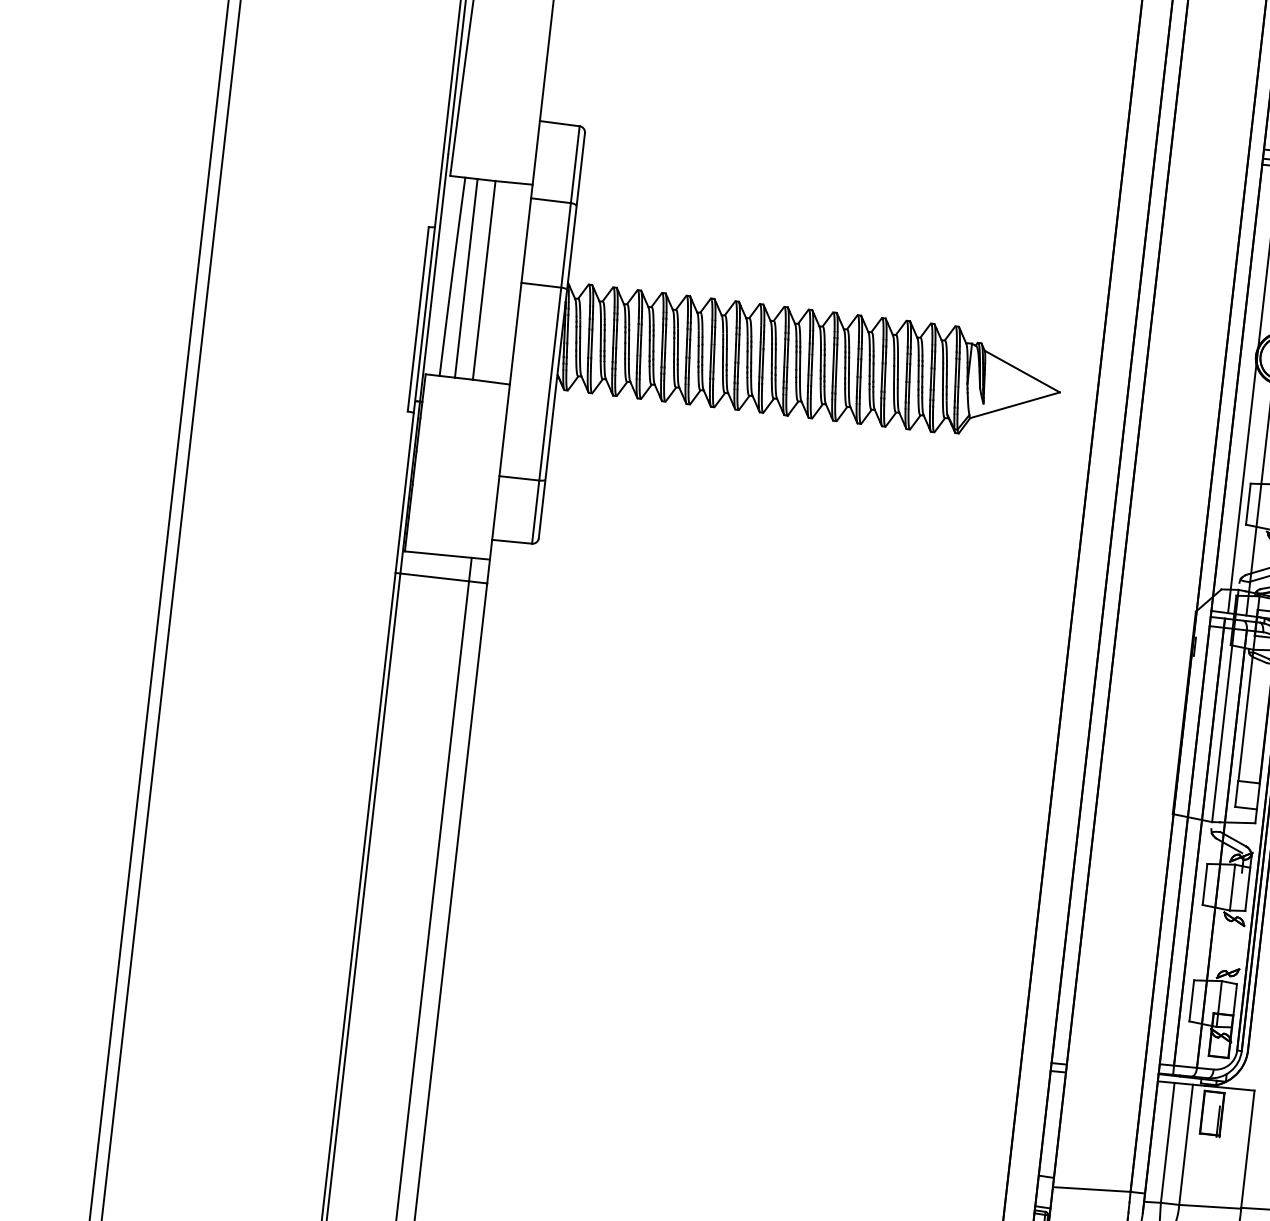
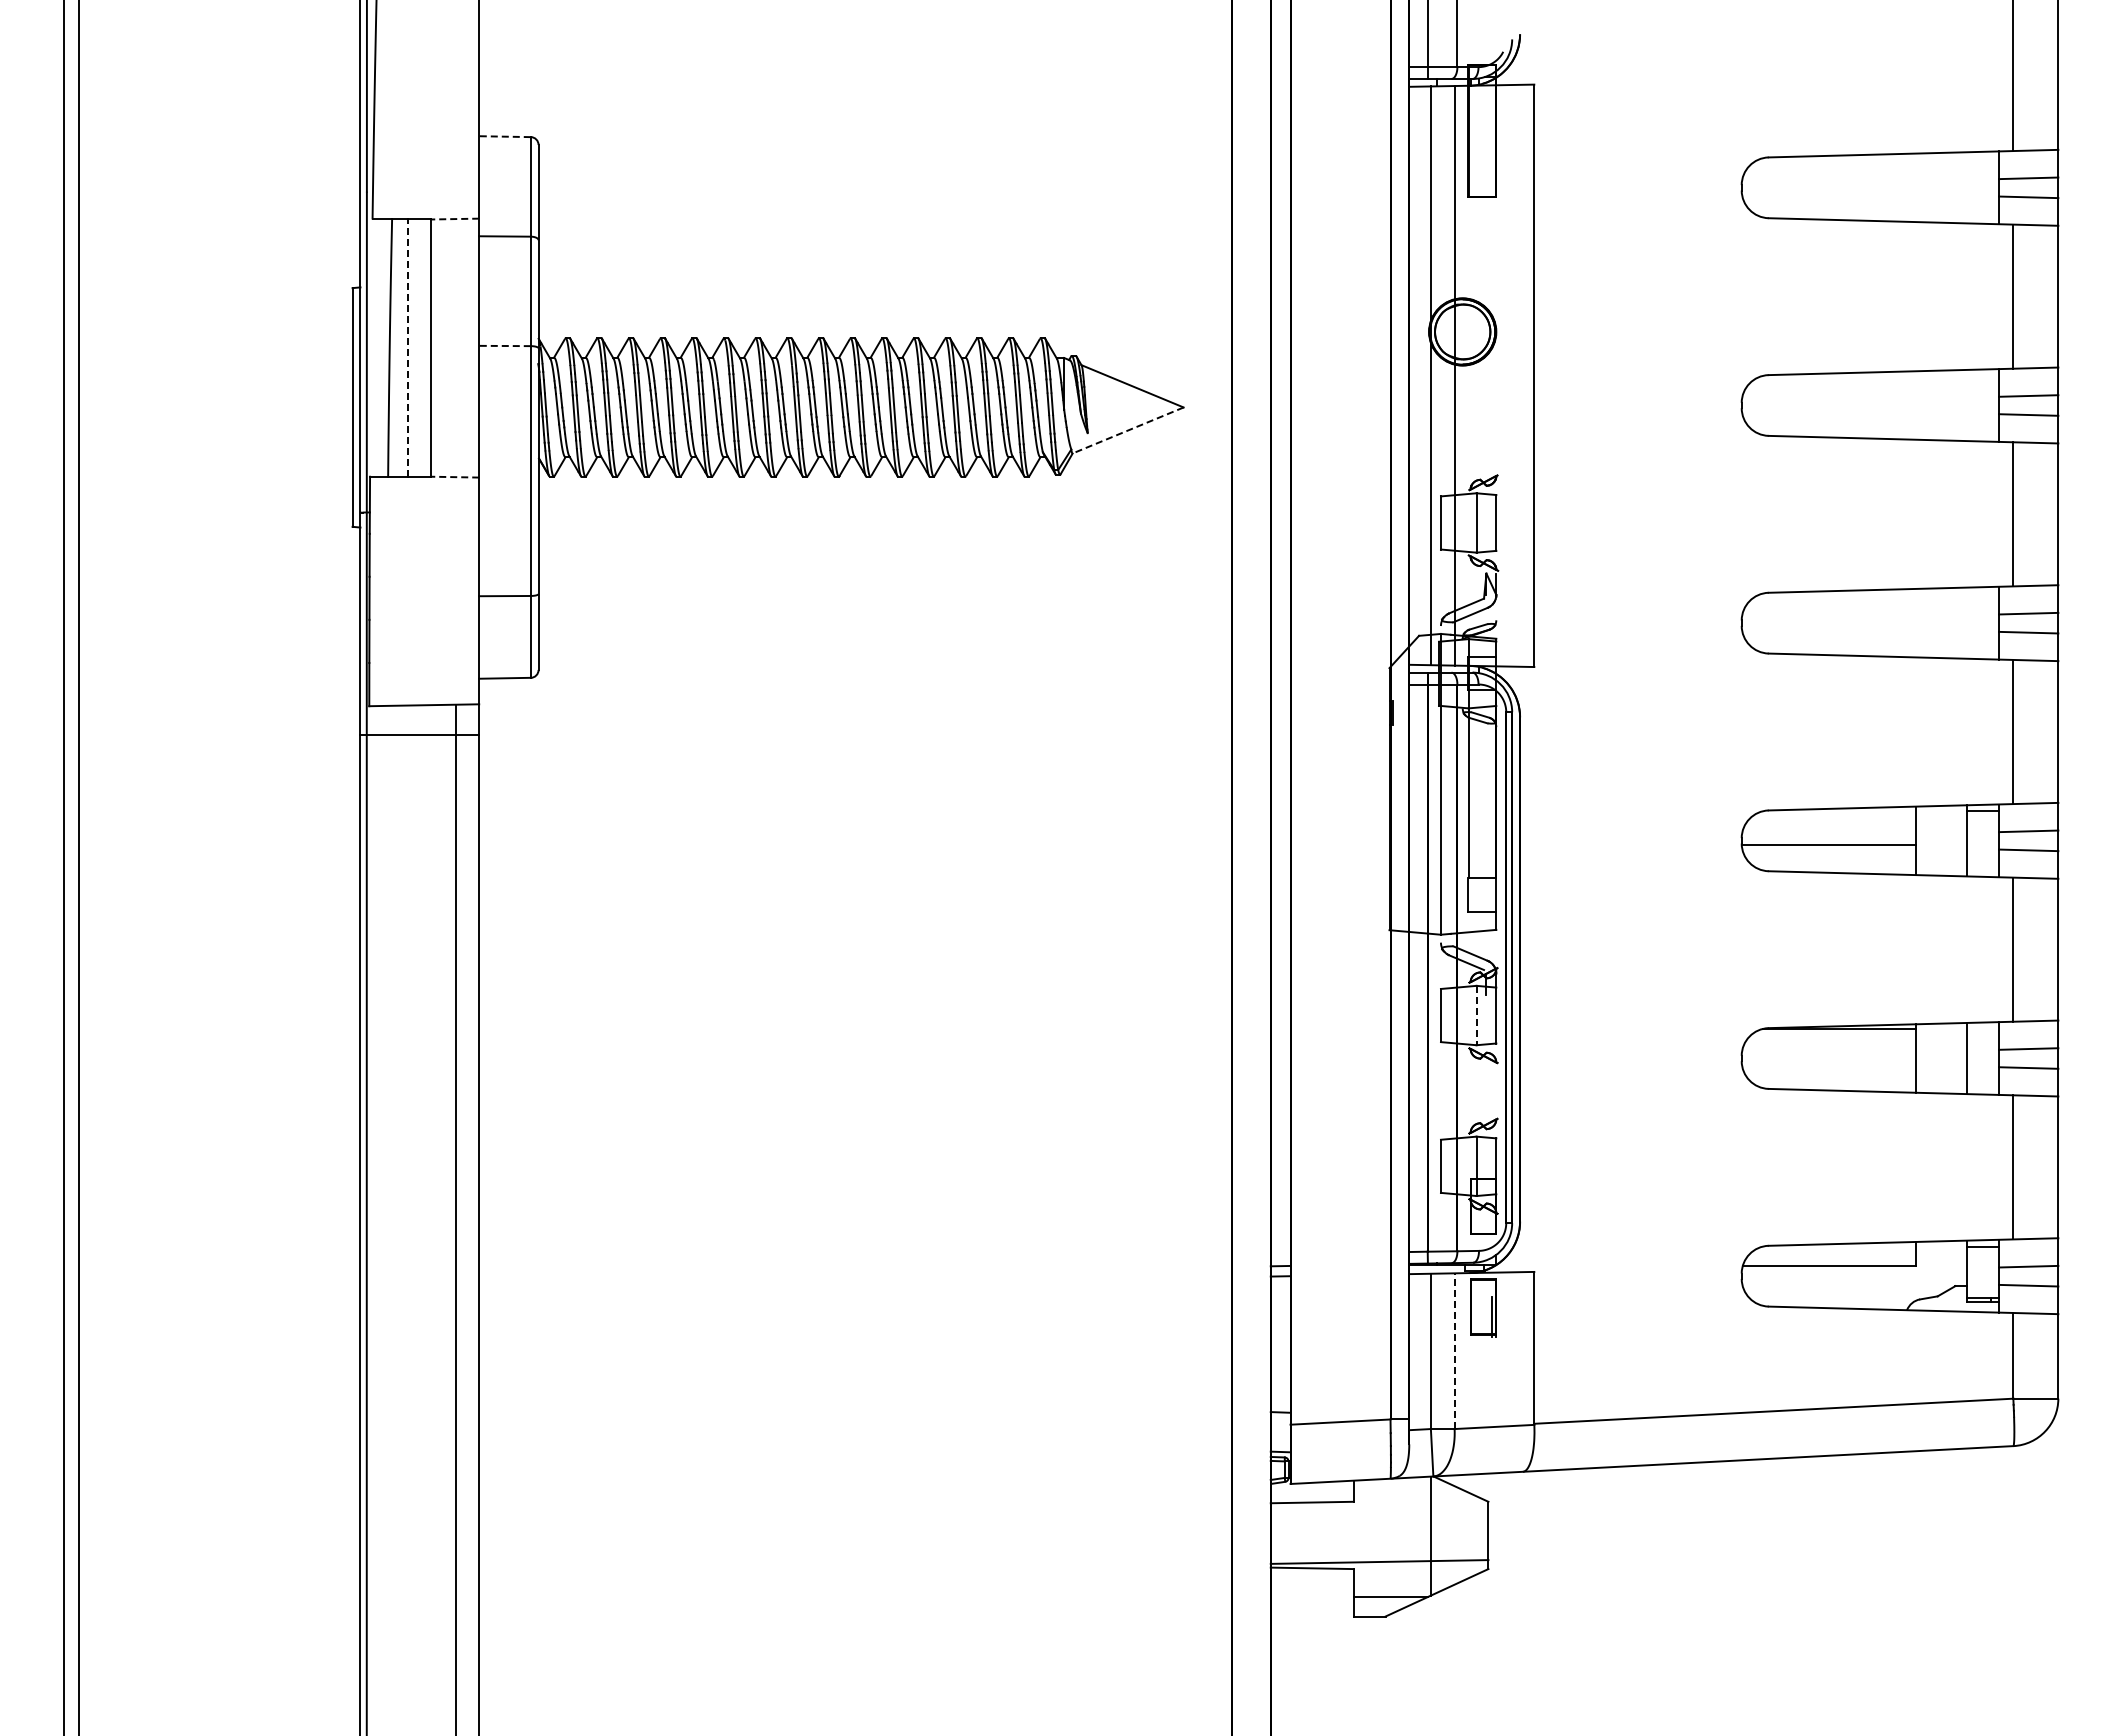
line: (560, 123) -> (505, 136), solid -> dashed
line: (513, 183) -> (454, 219), solid -> dashed
line: (465, 278) -> (407, 348), solid -> dashed
line: (541, 285) -> (505, 346), solid -> dashed
line: (490, 382) -> (454, 477), solid -> dashed
line: (1014, 405) -> (1127, 430), solid -> dashed
line: (1232, 887) -> (1476, 1015), solid -> dashed
line: (1185, 1145) -> (1454, 1351), solid -> dashed

